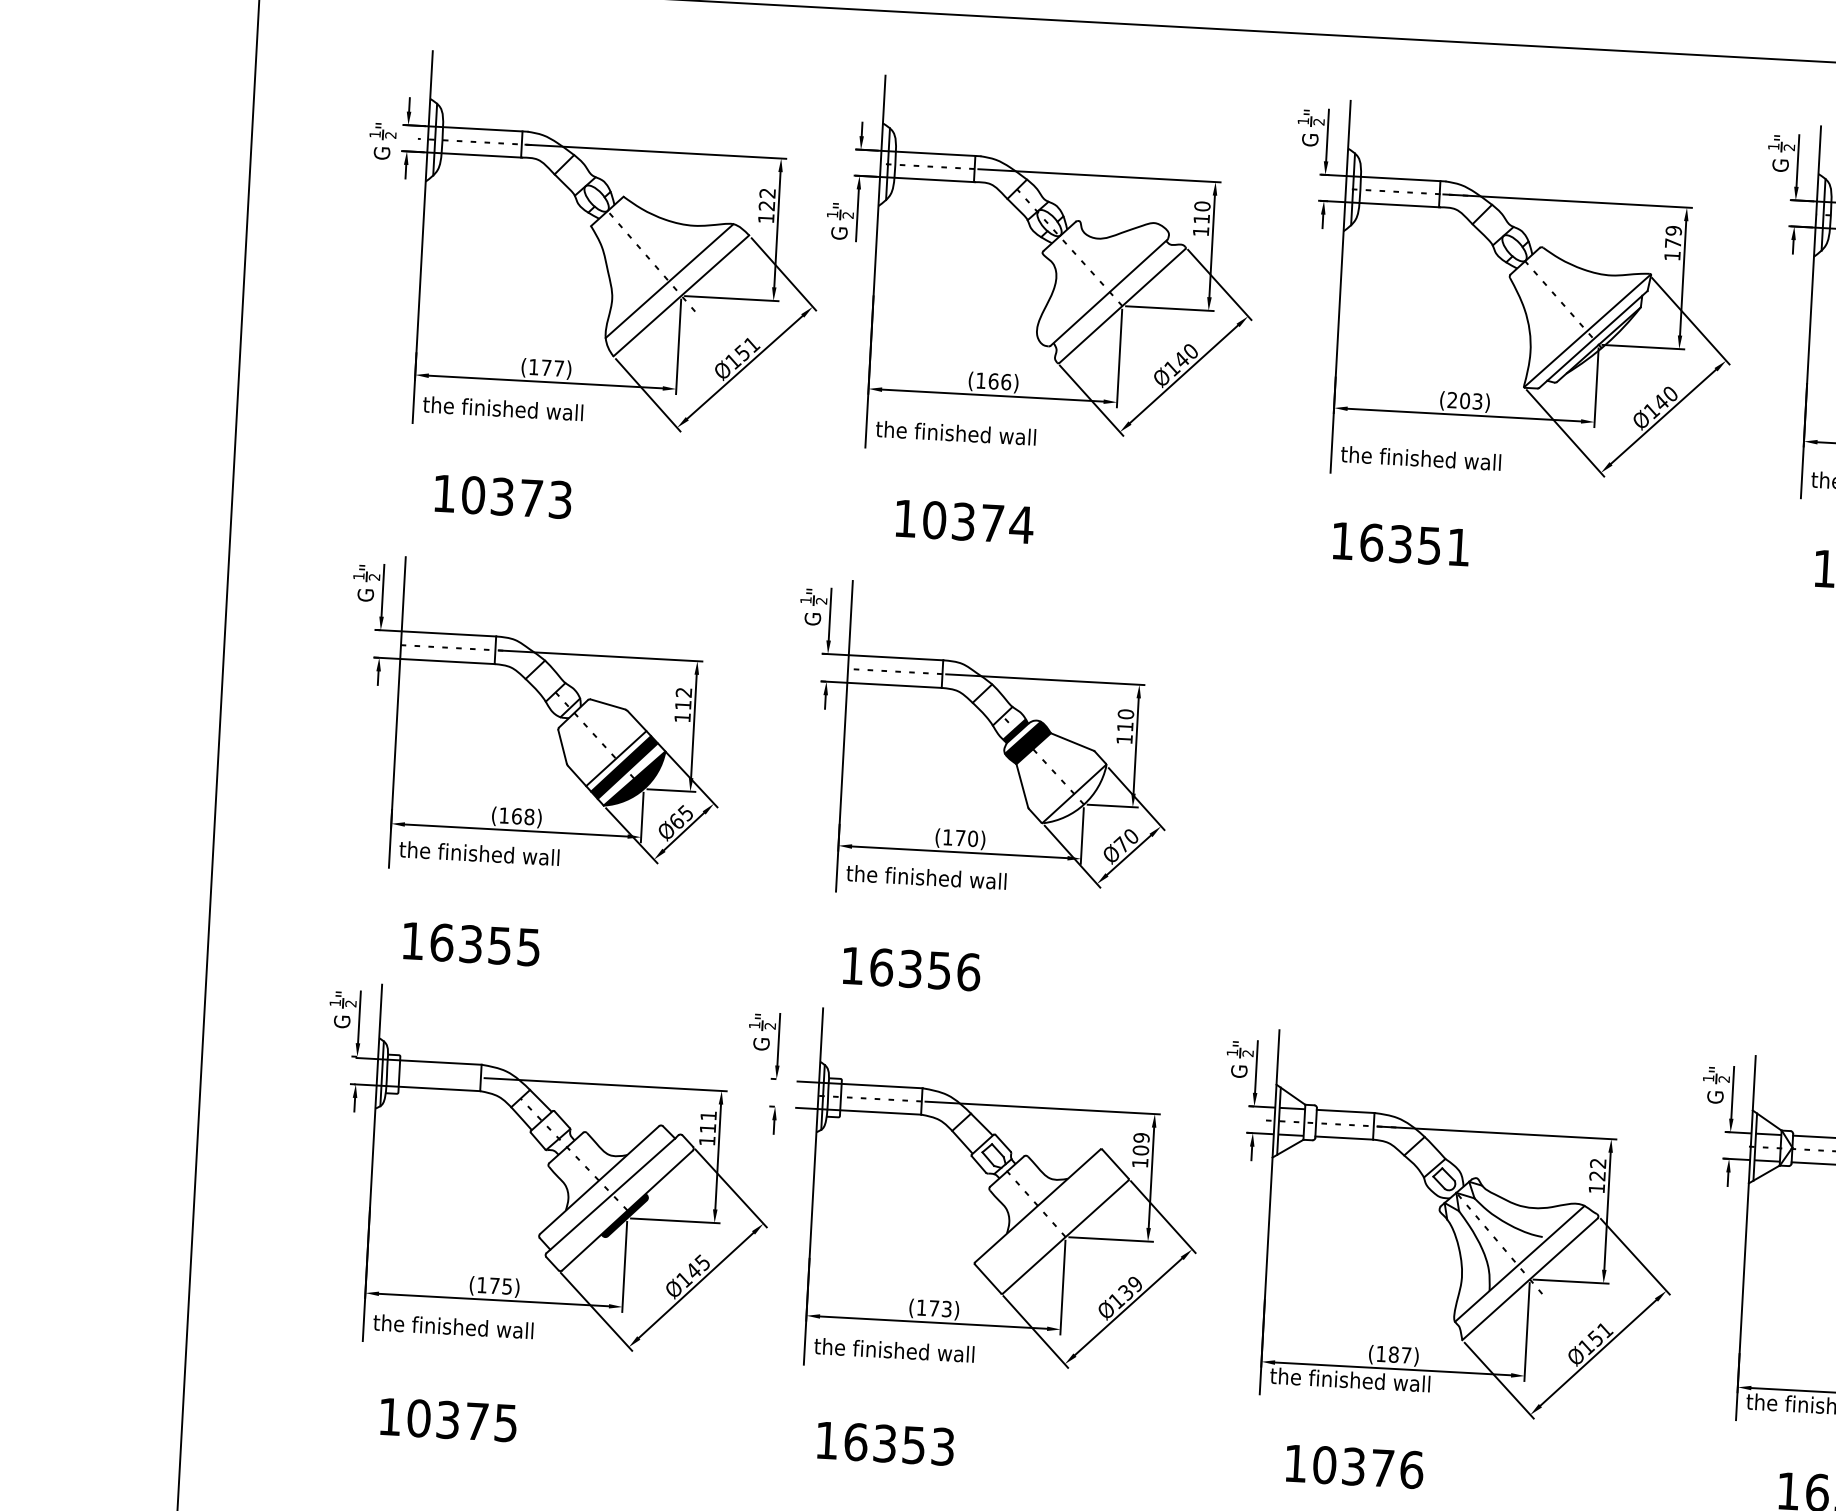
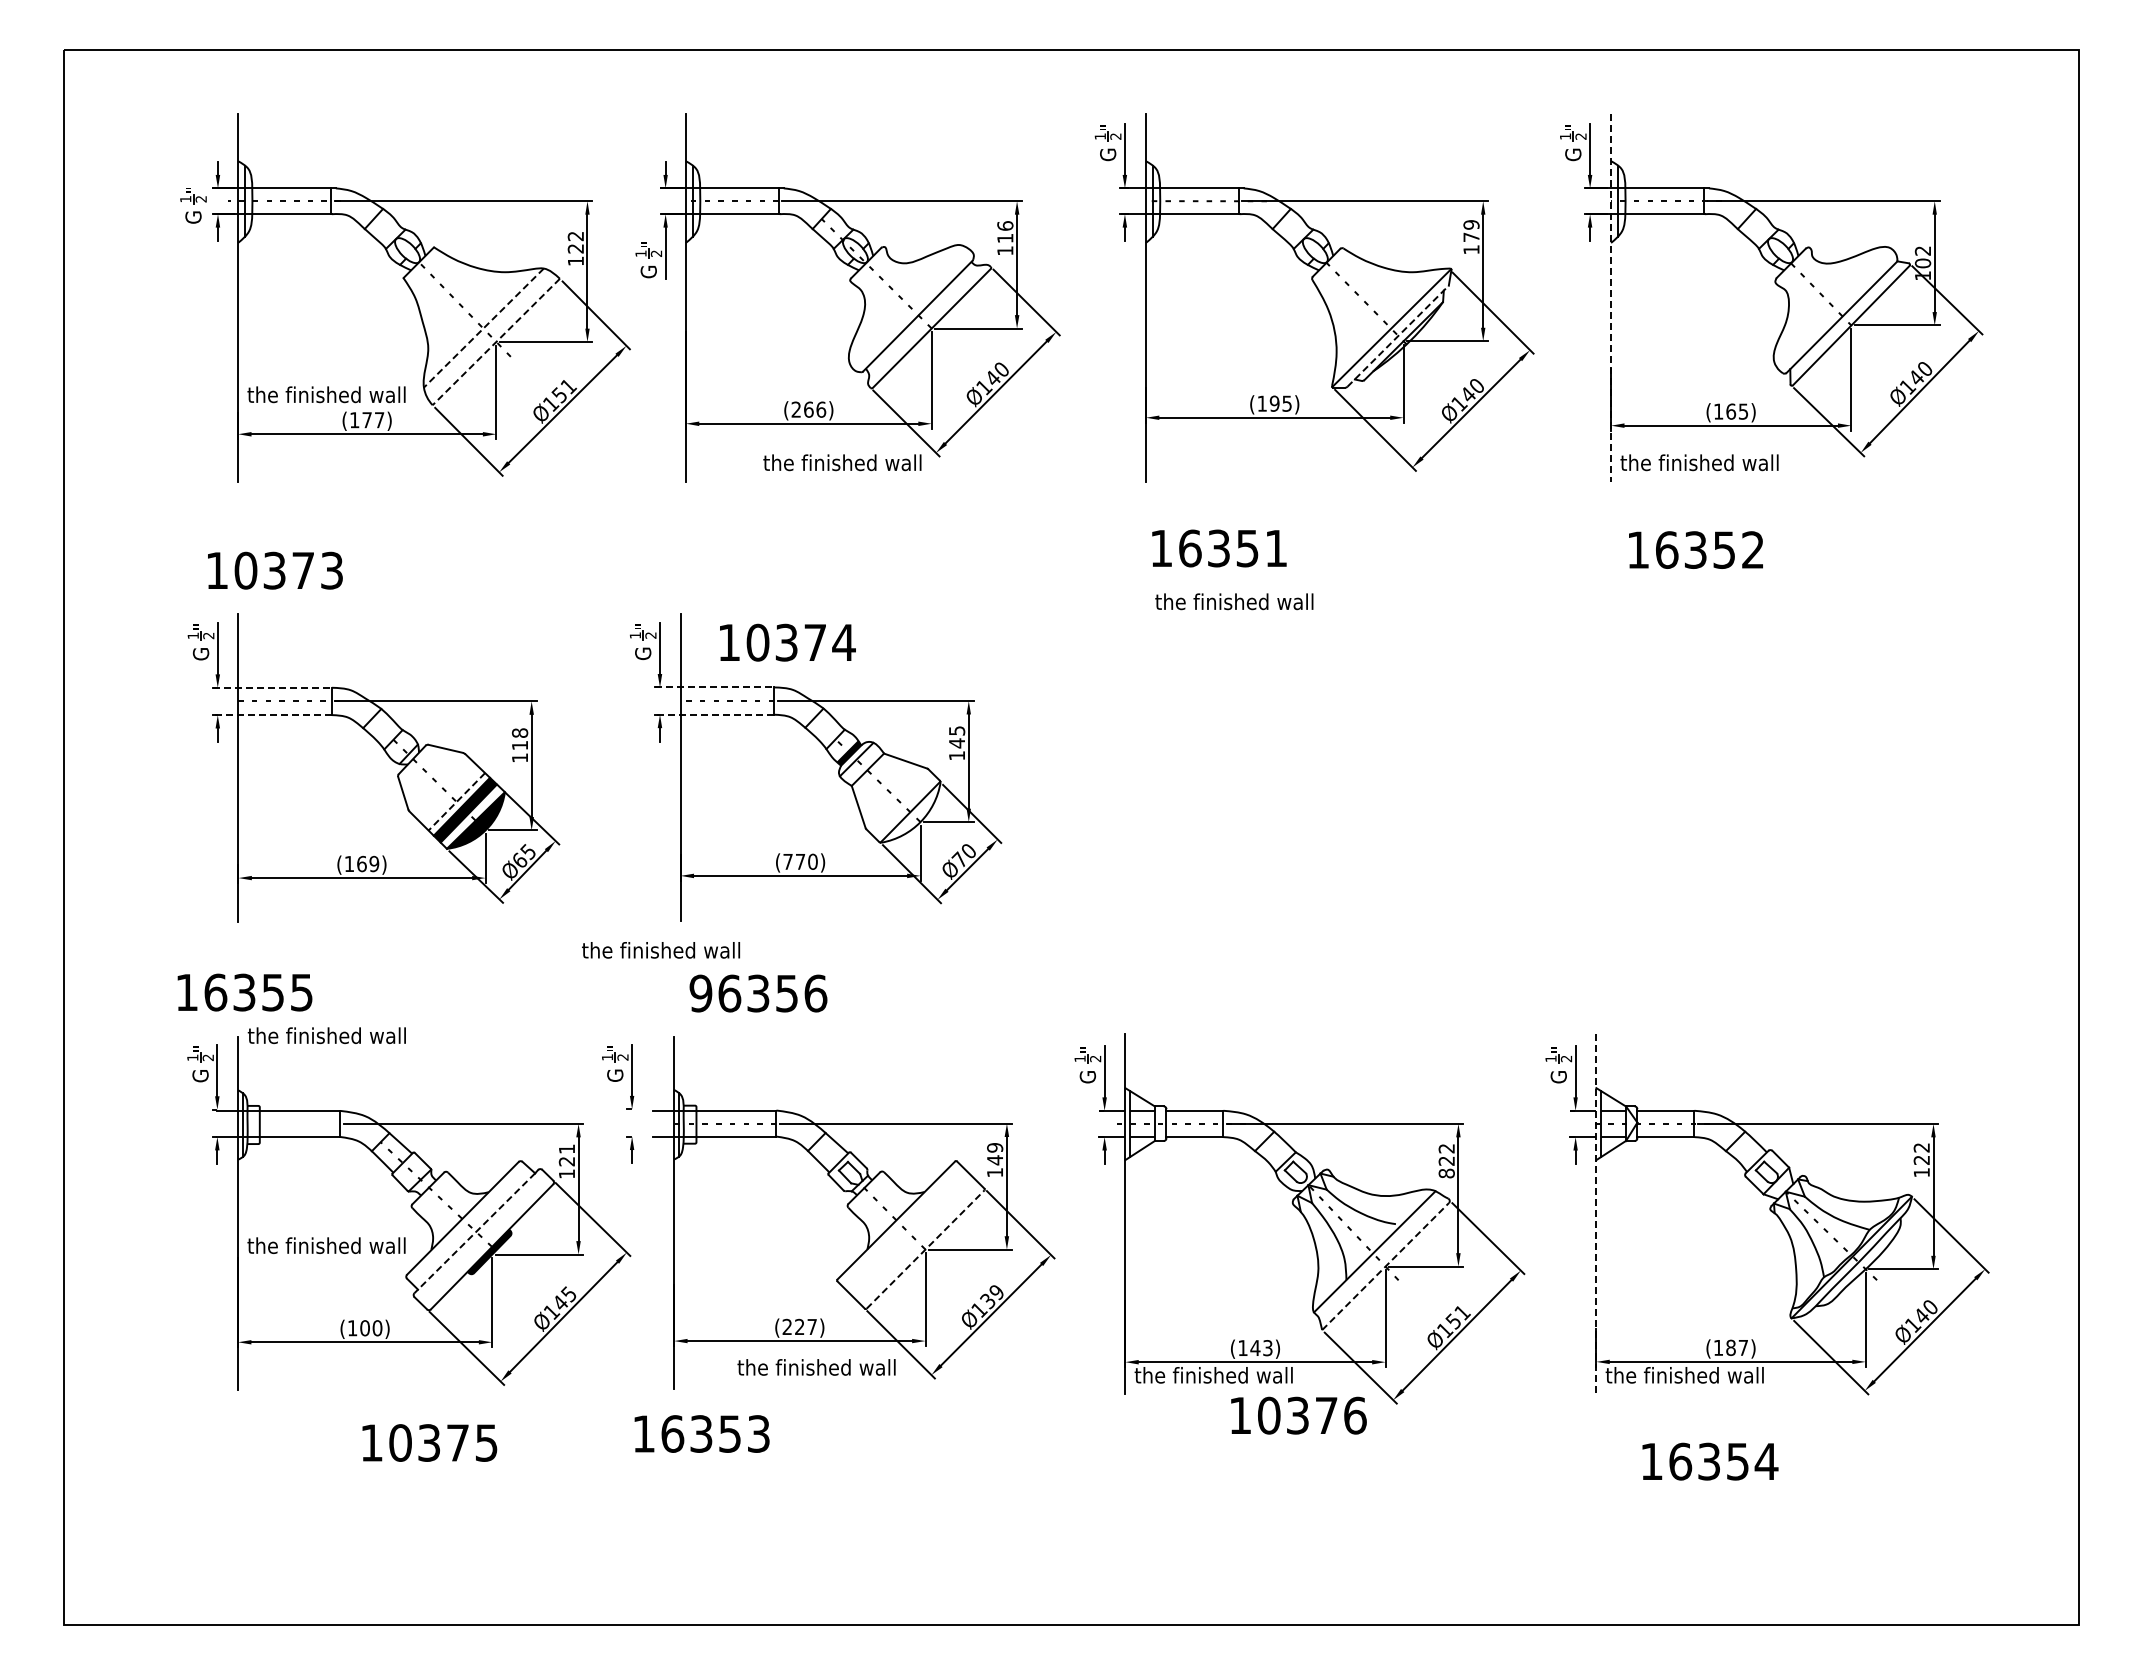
text: (1202, 205) -> (1005, 225), 110 -> 116
line: (669, 281) -> (483, 328), solid -> dashed
line: (681, 296) -> (496, 342), solid -> dashed
line: (1811, 311) -> (1611, 297), solid -> dashed
line: (1593, 339) -> (1398, 336), solid -> dashed
text: (980, 380) -> (795, 409), (166) -> (266)
text: (1464, 400) -> (1274, 403), (203) -> (195)
text: (503, 408) -> (326, 394), moved
text: (956, 432) -> (842, 462), moved
text: (1421, 458) -> (1234, 601), moved
text: (503, 496) -> (275, 570), moved
text: (964, 521) -> (787, 642), moved
line: (436, 632) -> (272, 687), solid -> dashed
line: (883, 657) -> (714, 687), solid -> dashed
line: (433, 661) -> (271, 715), solid -> dashed
line: (881, 684) -> (714, 714), solid -> dashed
text: (684, 692) -> (520, 732), 112 -> 118
text: (1126, 721) -> (957, 737), 110 -> 145
fill: (1027, 742) -> (861, 763), removed
line: (615, 759) -> (456, 802), solid -> dashed
text: (529, 817) -> (374, 864), (168) -> (169)
text: (947, 837) -> (787, 861), (170) -> (770)
text: (478, 853) -> (326, 1035), moved
text: (926, 877) -> (661, 950), moved
text: (471, 944) -> (244, 992), moved
text: (852, 965) -> (700, 993), 16356 -> 96356
text: (707, 1128) -> (566, 1161), 111 -> 121
text: (1141, 1150) -> (995, 1160), 109 -> 149
text: (1596, 1188) -> (1446, 1173), 122 -> 822
line: (610, 1196) -> (474, 1233), solid -> dashed
line: (1065, 1236) -> (925, 1249), solid -> dashed
line: (1746, 1238) -> (1596, 1214), solid -> dashed
line: (1529, 1279) -> (1385, 1266), solid -> dashed
text: (501, 1286) -> (371, 1328), (175) -> (100)
text: (934, 1307) -> (799, 1326), (173) -> (227)
text: (453, 1326) -> (326, 1245), moved
text: (894, 1350) -> (816, 1367), moved
text: (1399, 1355) -> (1261, 1348), (187) -> (143)
text: (448, 1419) -> (429, 1442), moved
text: (885, 1443) -> (701, 1433), moved
text: (1354, 1466) -> (1298, 1415), moved

